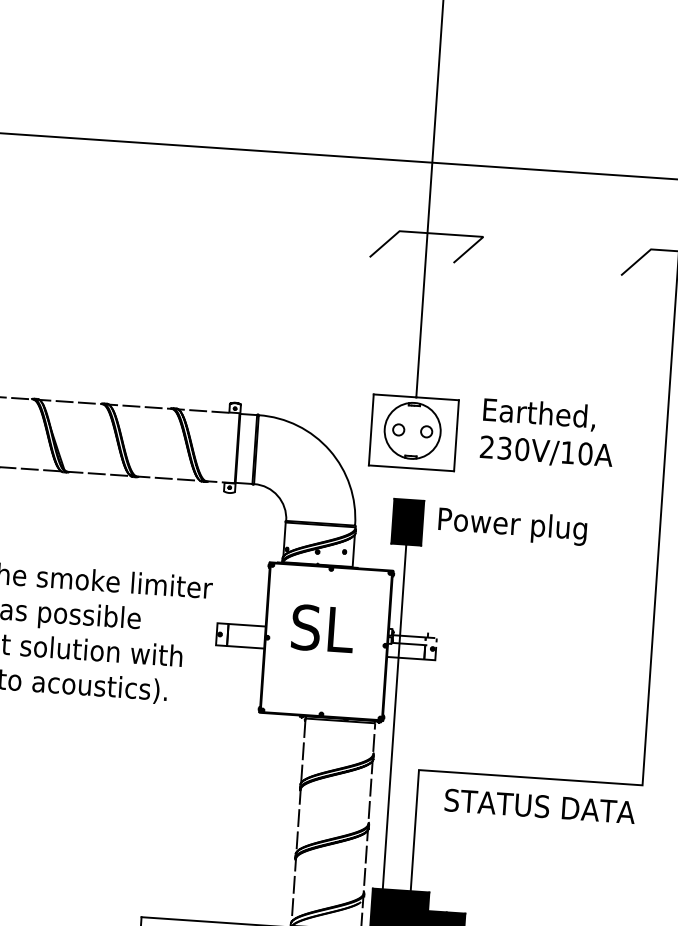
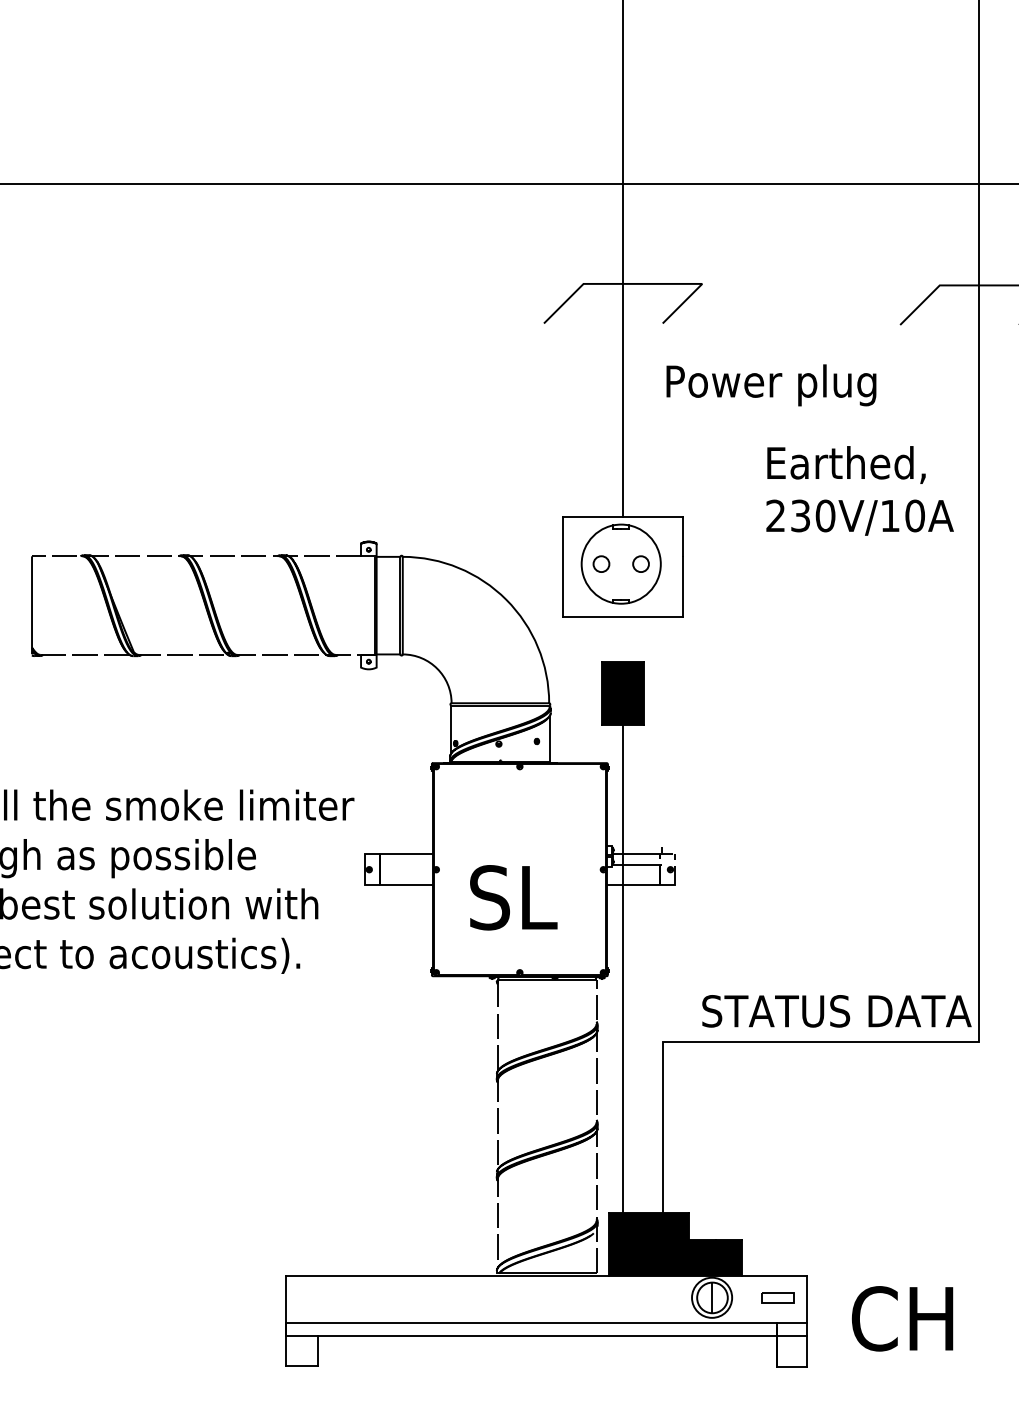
text: (547, 433) -> (859, 490), moved
text: (512, 526) -> (771, 385), moved
text: (322, 628) -> (513, 897), moved
text: (539, 806) -> (836, 1011), moved

